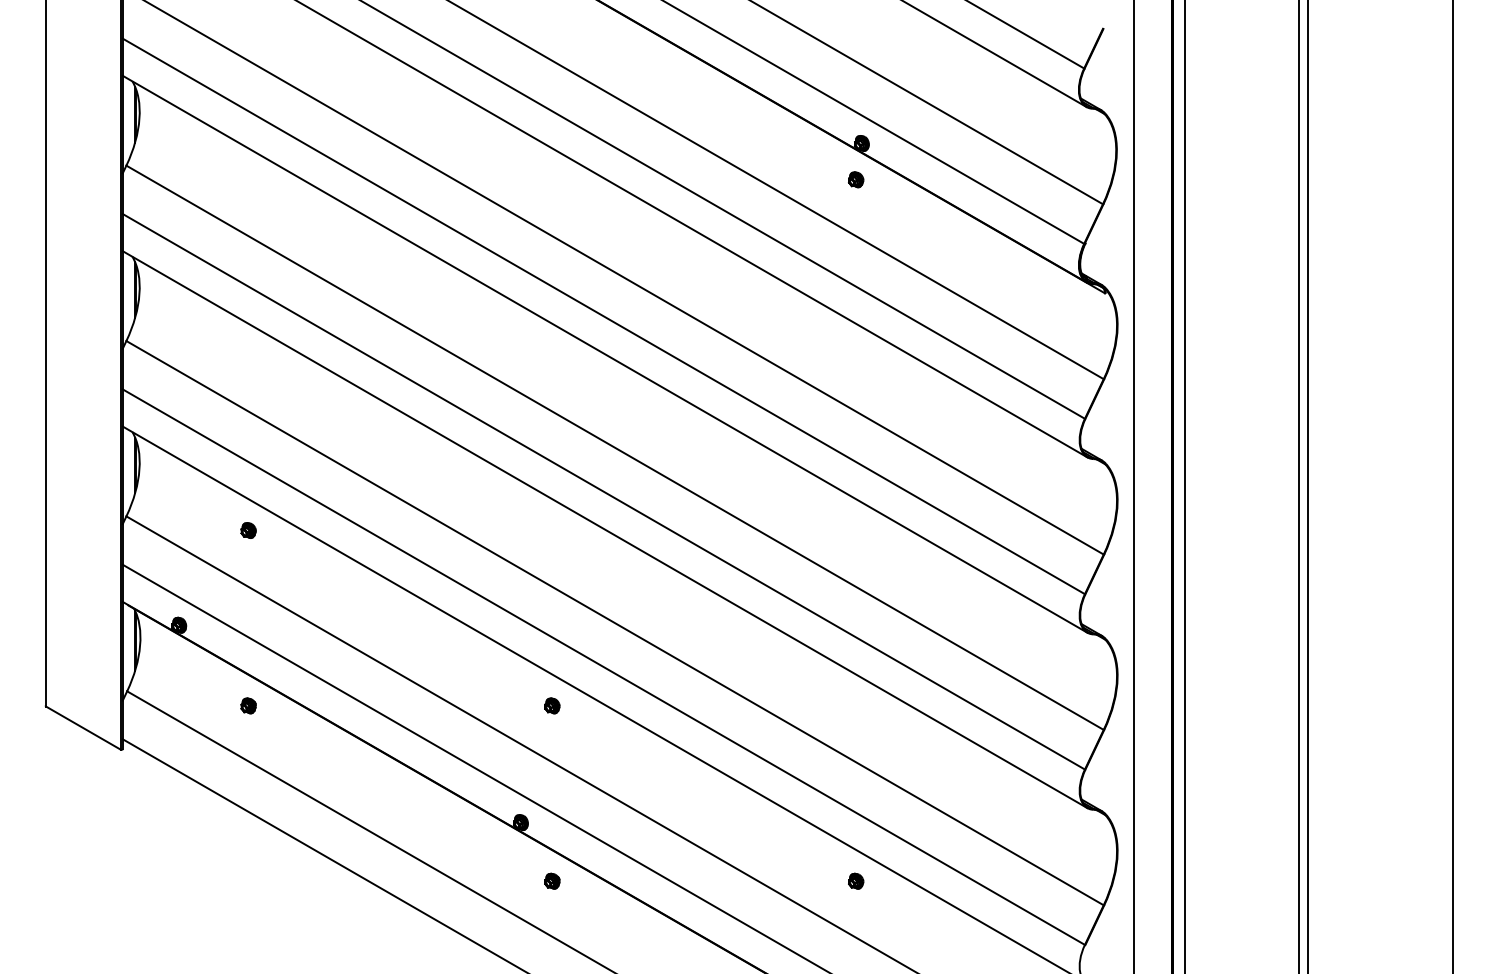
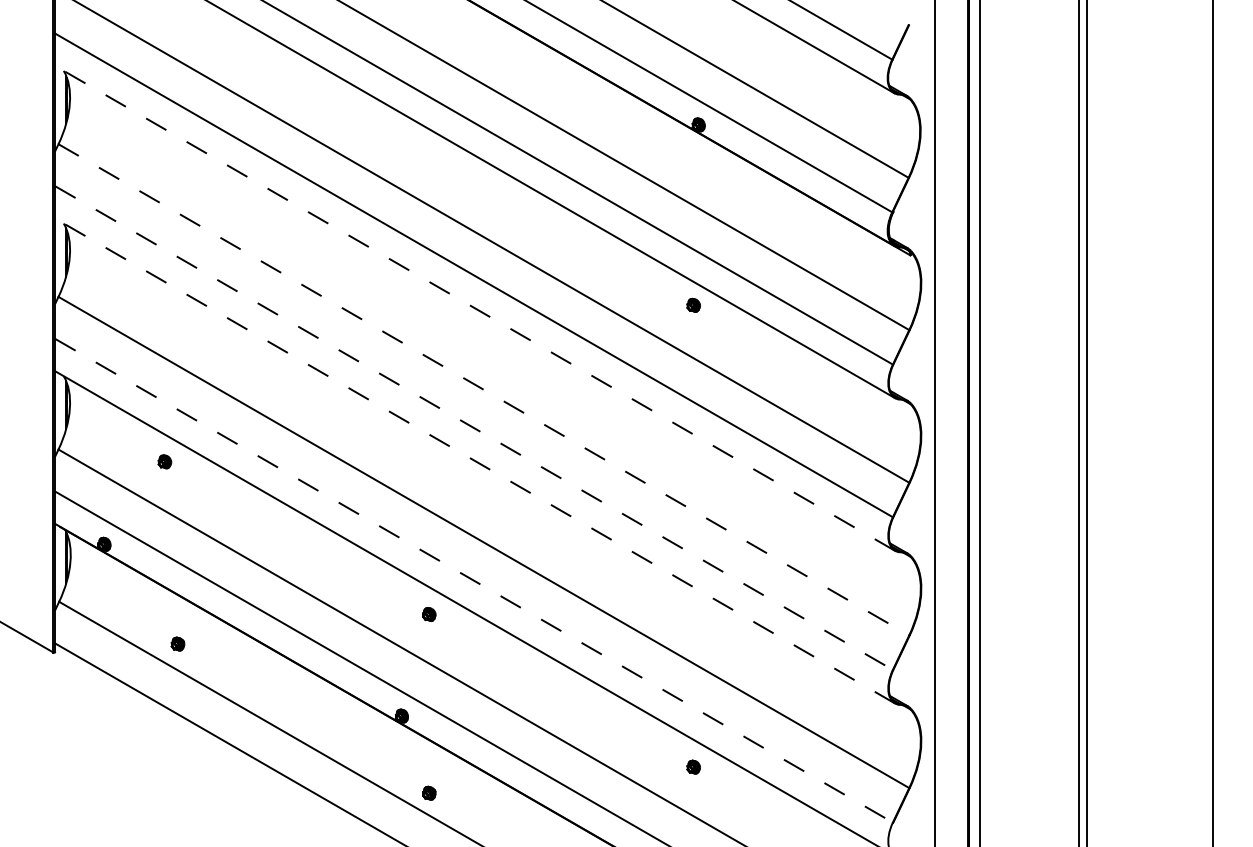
part: (856, 179) -> (694, 305), moved
line: (605, 354) -> (475, 308), solid -> dashed
line: (615, 448) -> (484, 390), solid -> dashed
line: (603, 491) -> (473, 427), solid -> dashed
line: (605, 529) -> (475, 460), solid -> dashed
line: (603, 667) -> (473, 581), solid -> dashed
part: (248, 705) -> (177, 643), moved
part: (552, 880) -> (429, 792), moved

